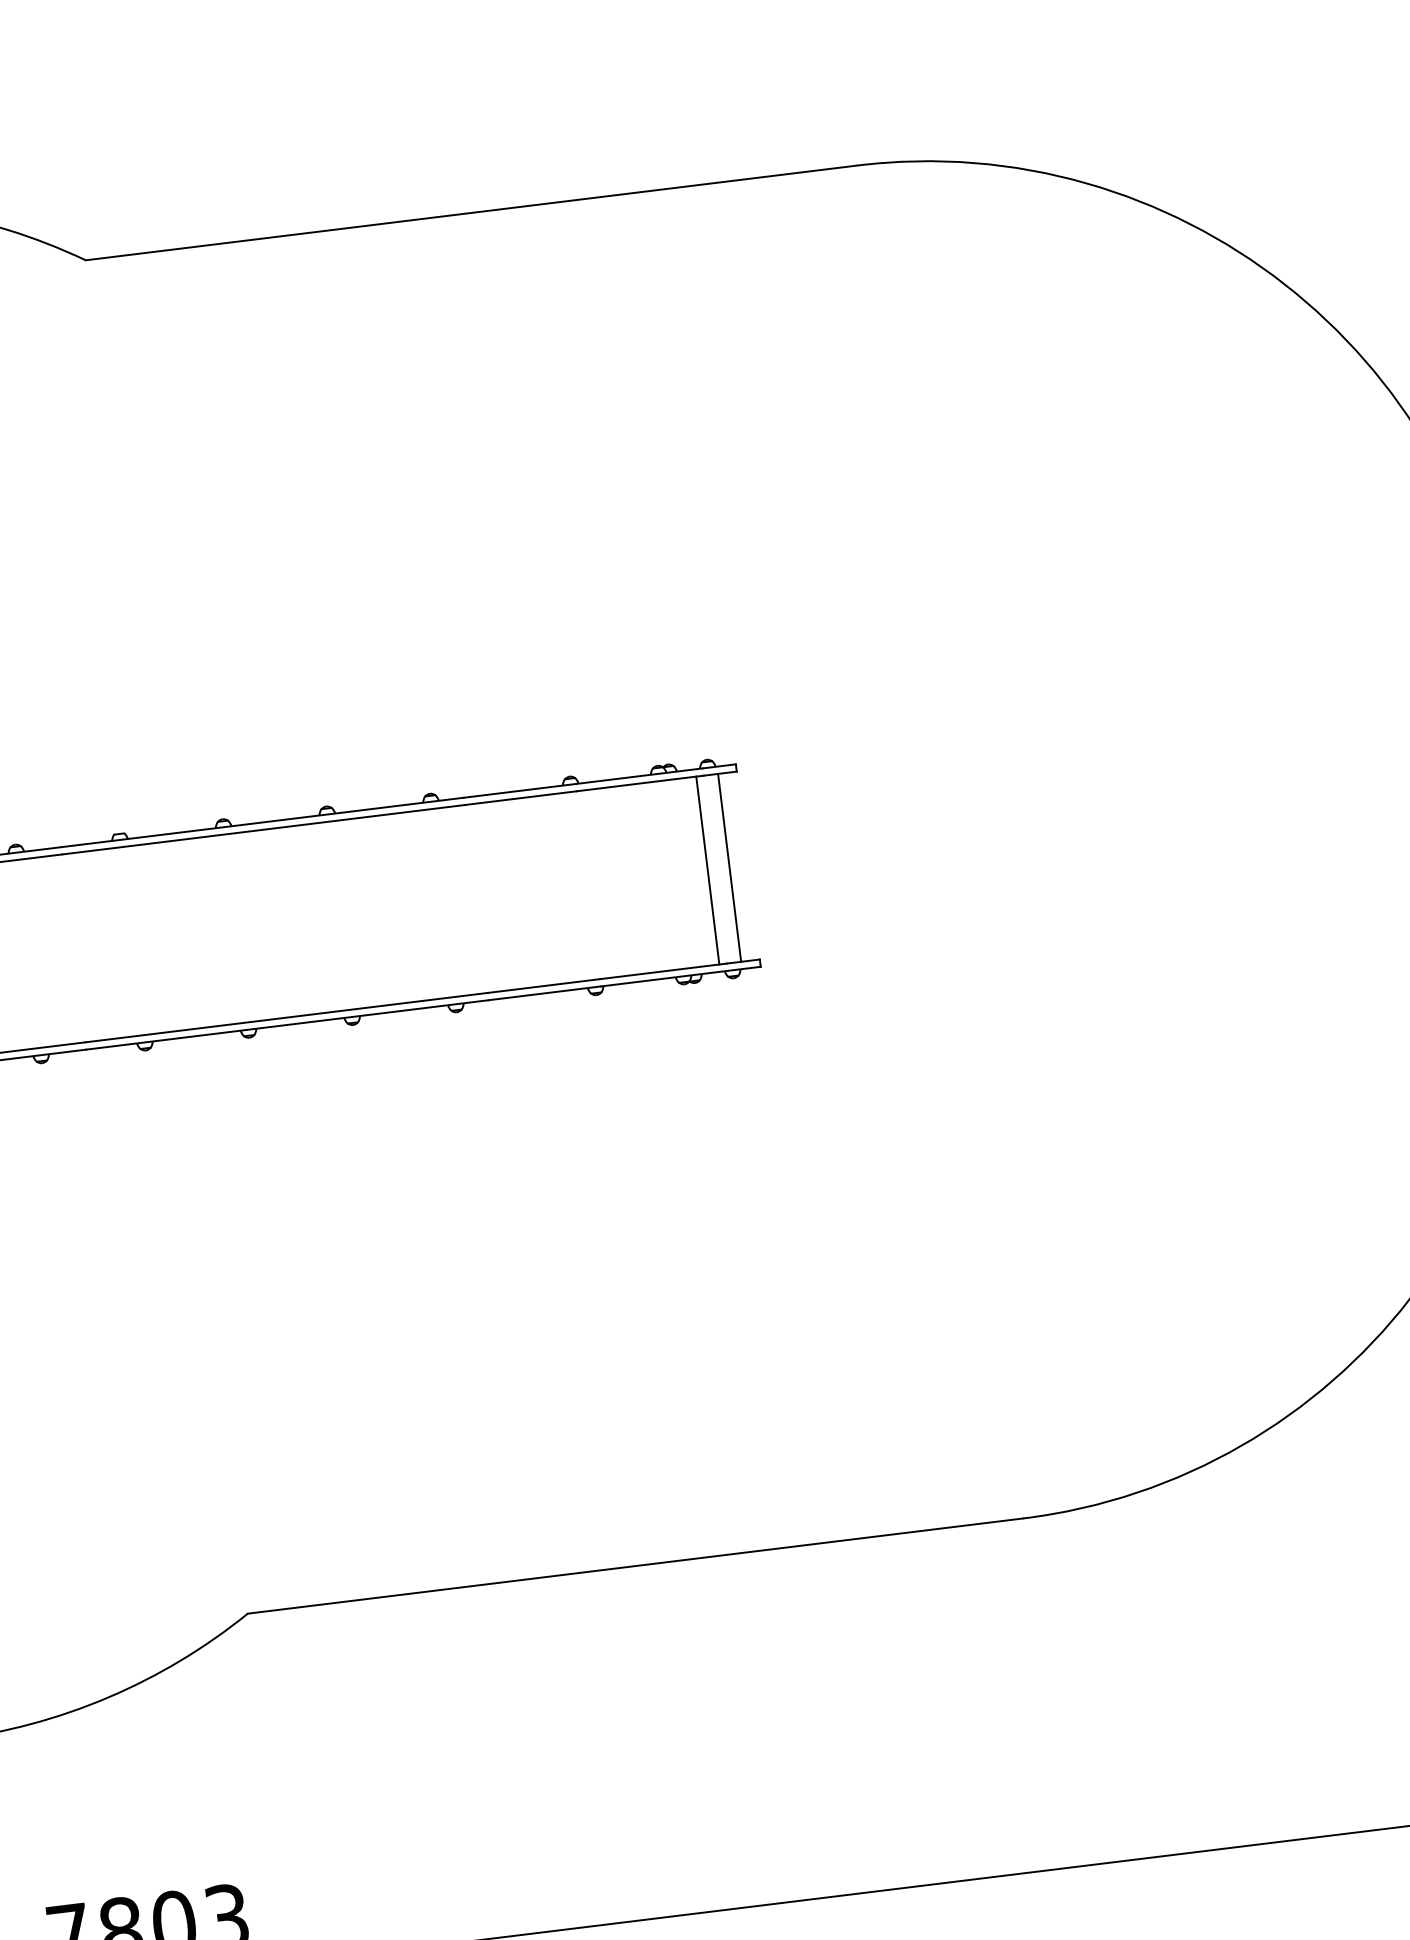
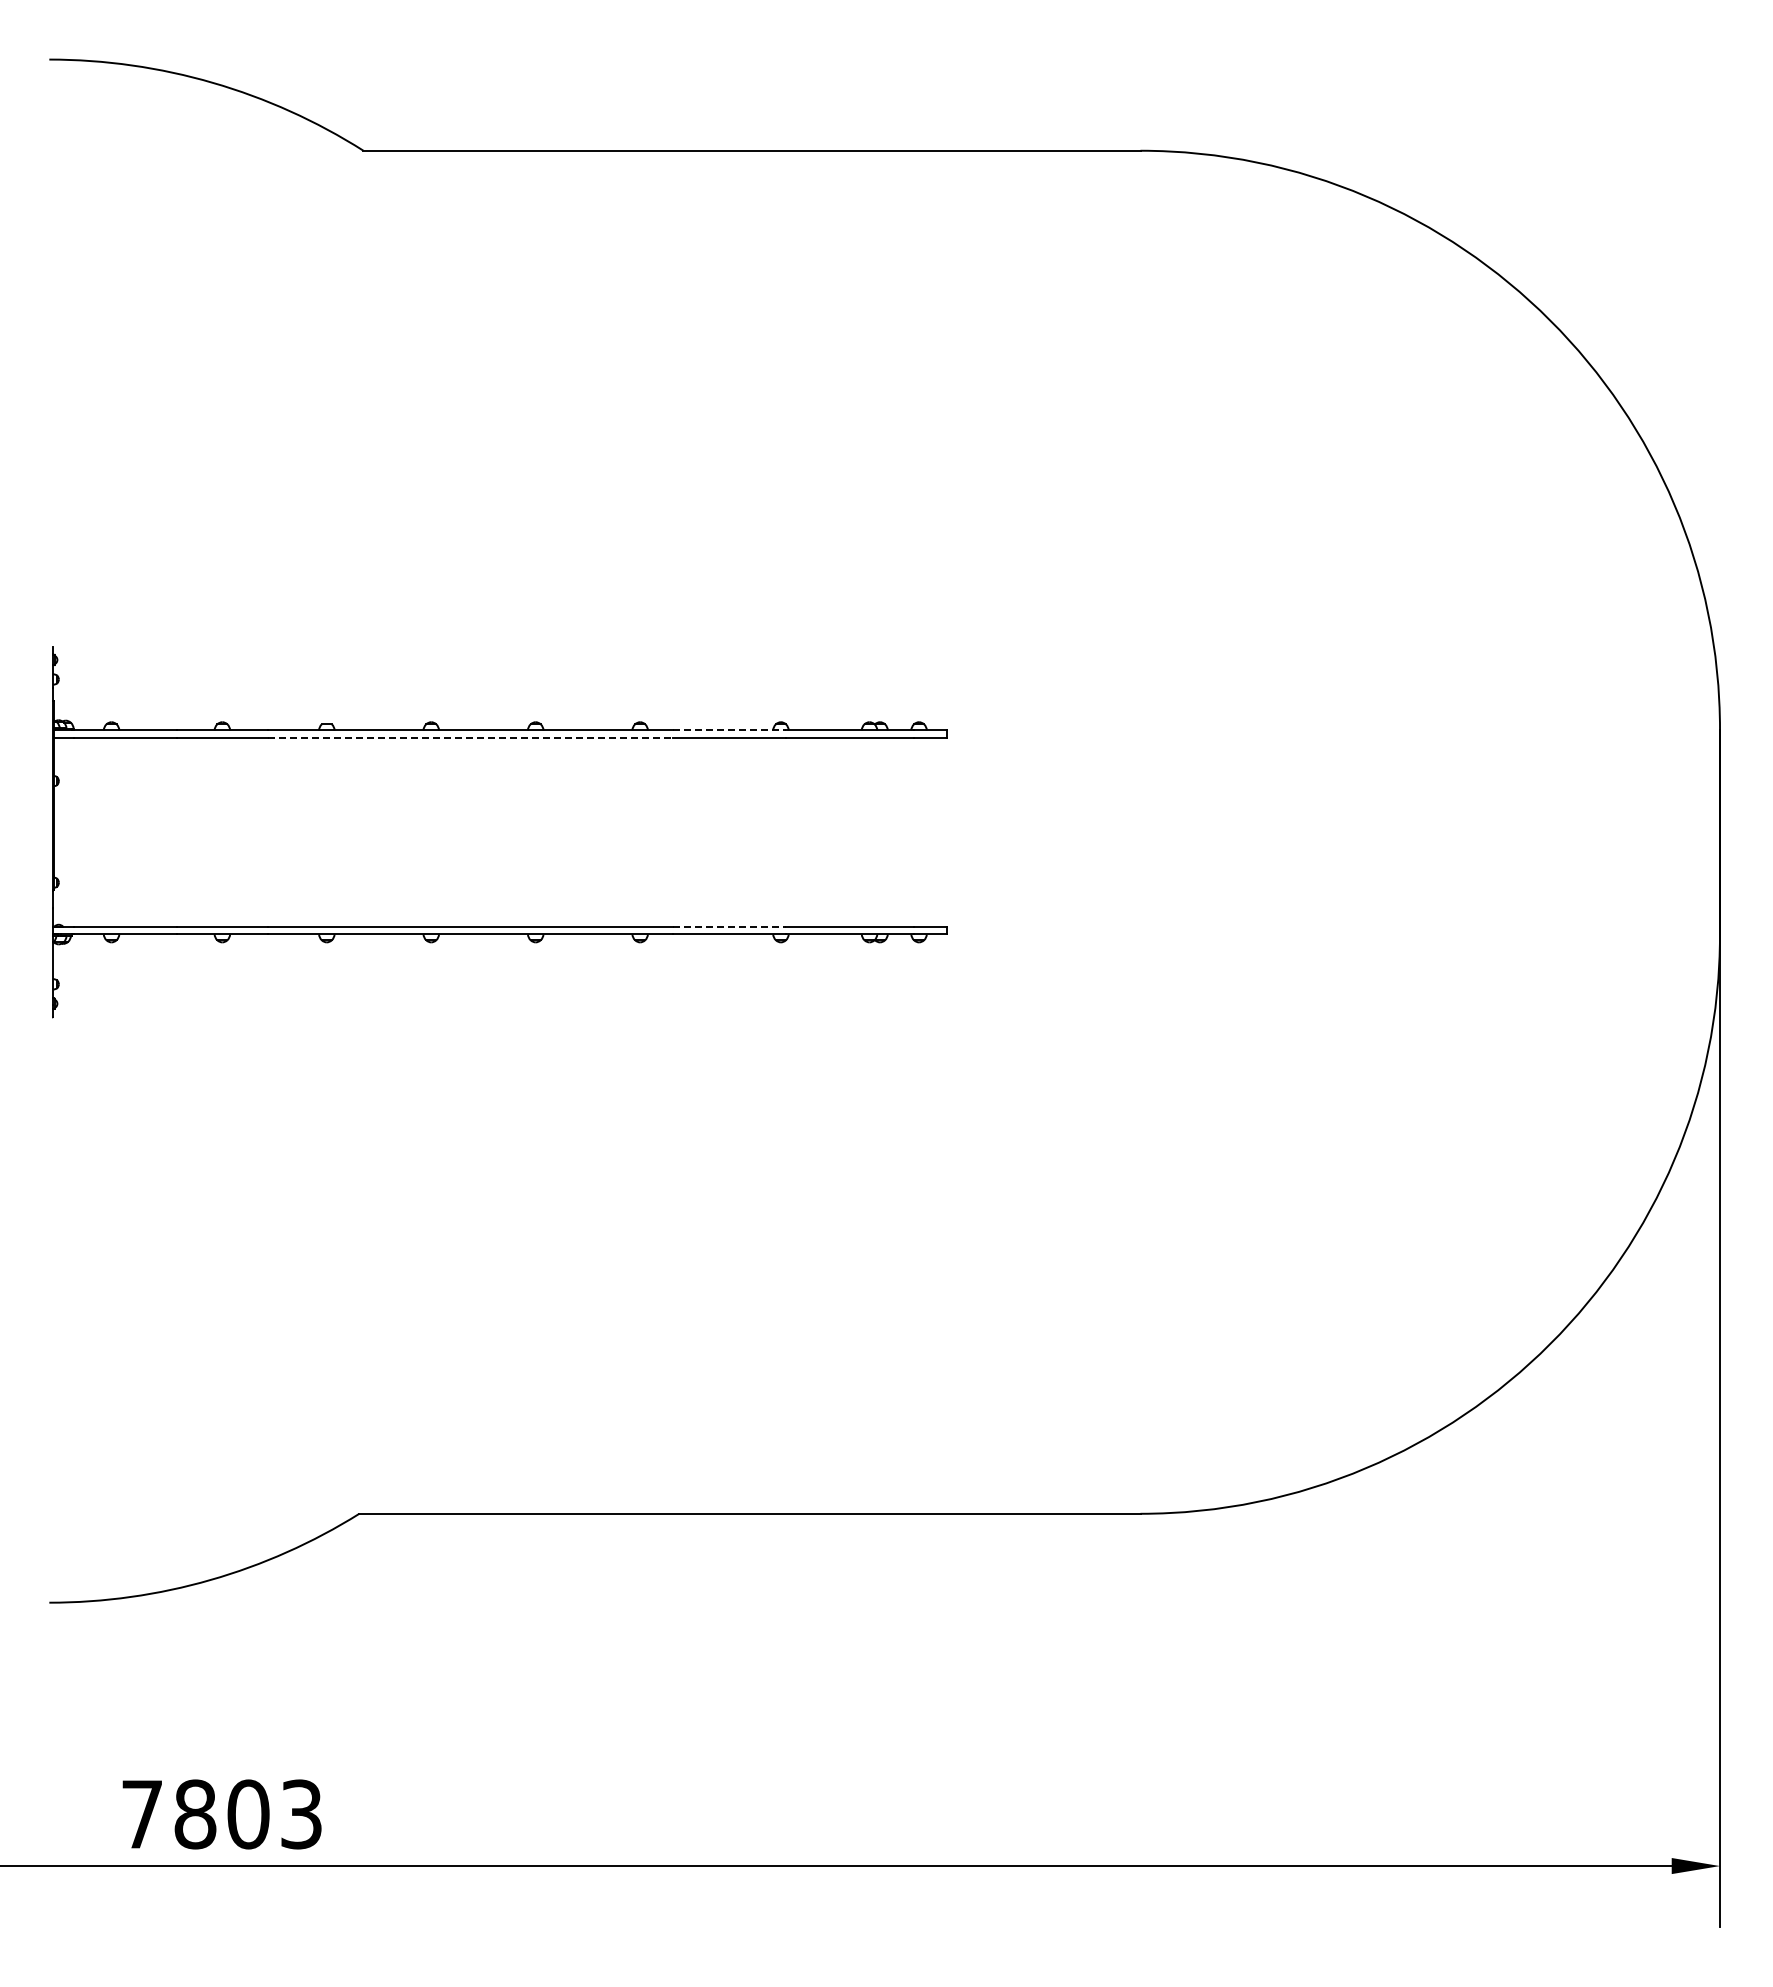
line: (519, 791) -> (729, 730), solid -> dashed
line: (263, 829) -> (470, 737), solid -> dashed
line: (729, 867) -> (928, 831), removed
line: (707, 869) -> (906, 831), removed
line: (543, 985) -> (729, 926), solid -> dashed

